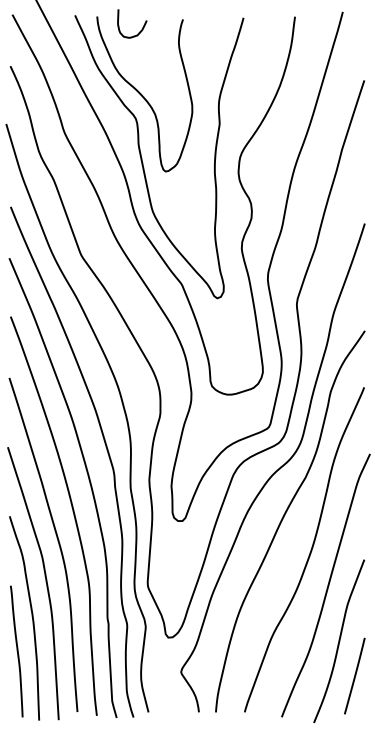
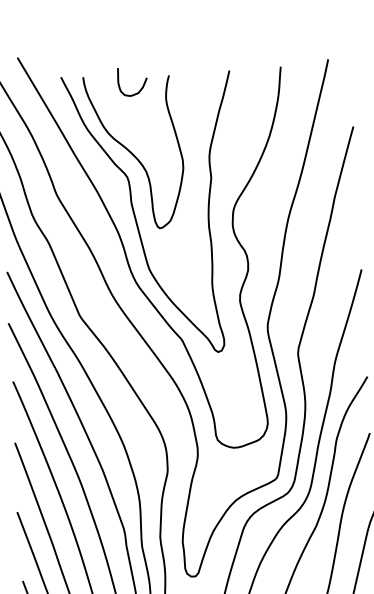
curve: (140, 30) -> (141, 88), moved

